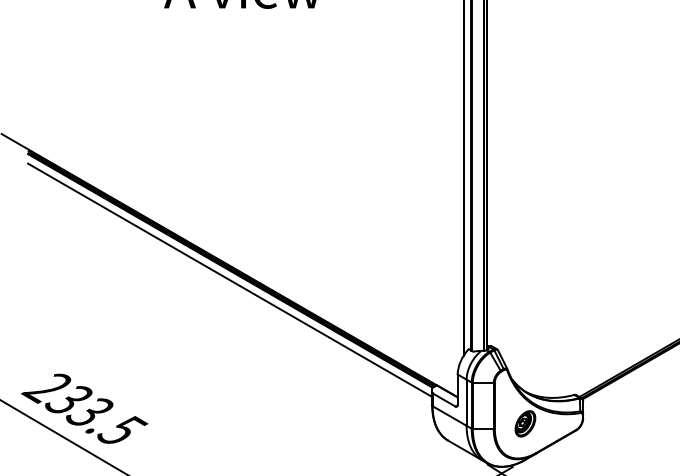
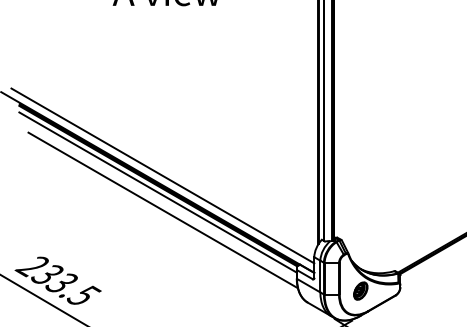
line: (236, 255) -> (162, 175), added
line: (236, 306) -> (162, 210), added

